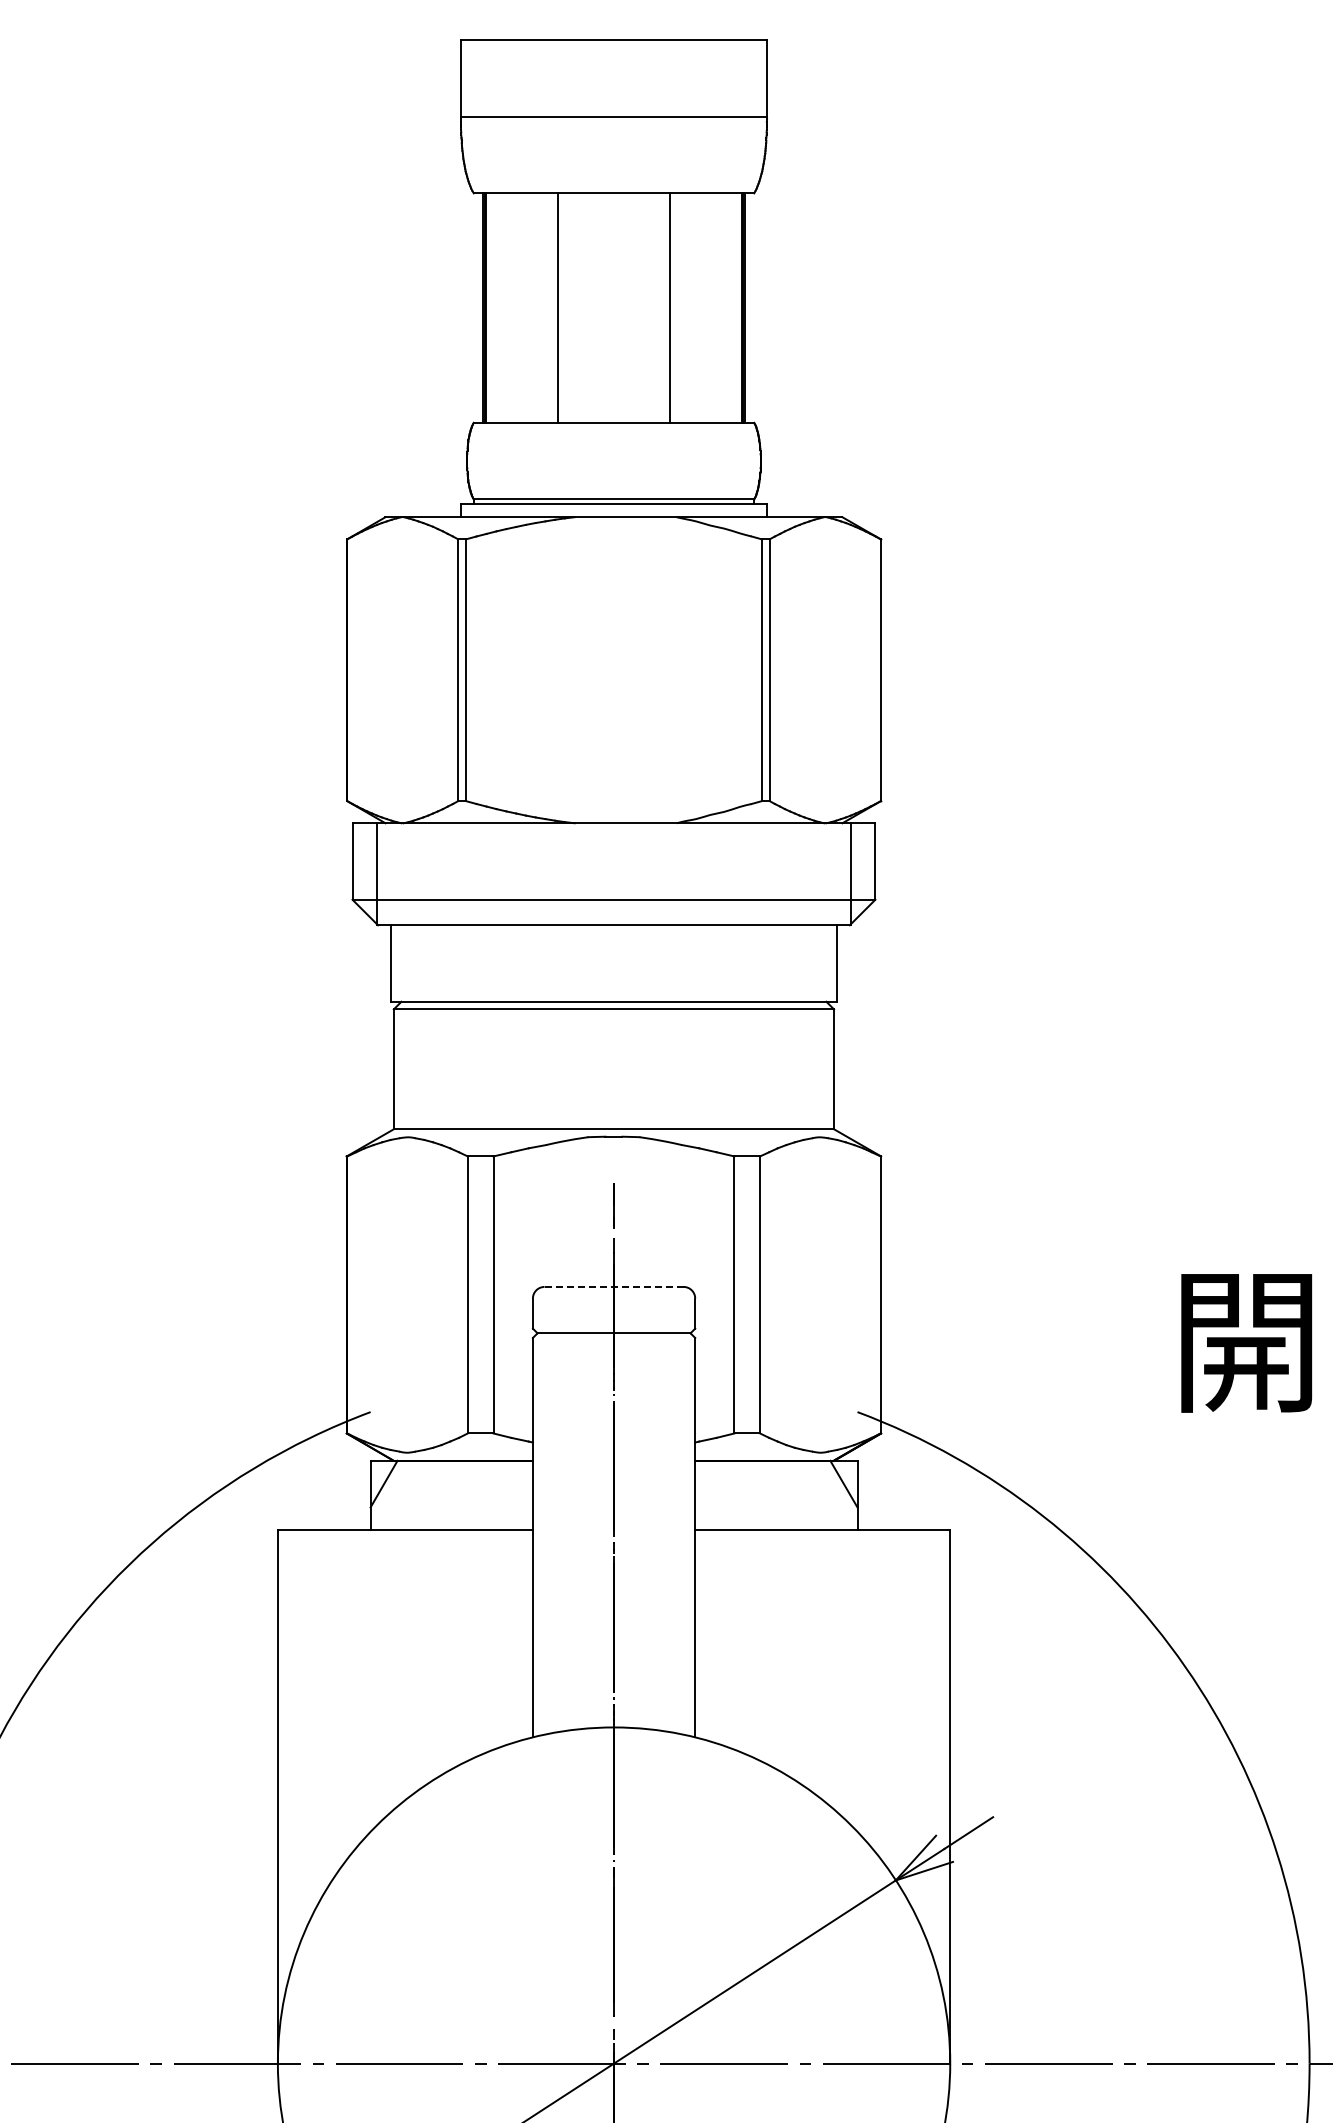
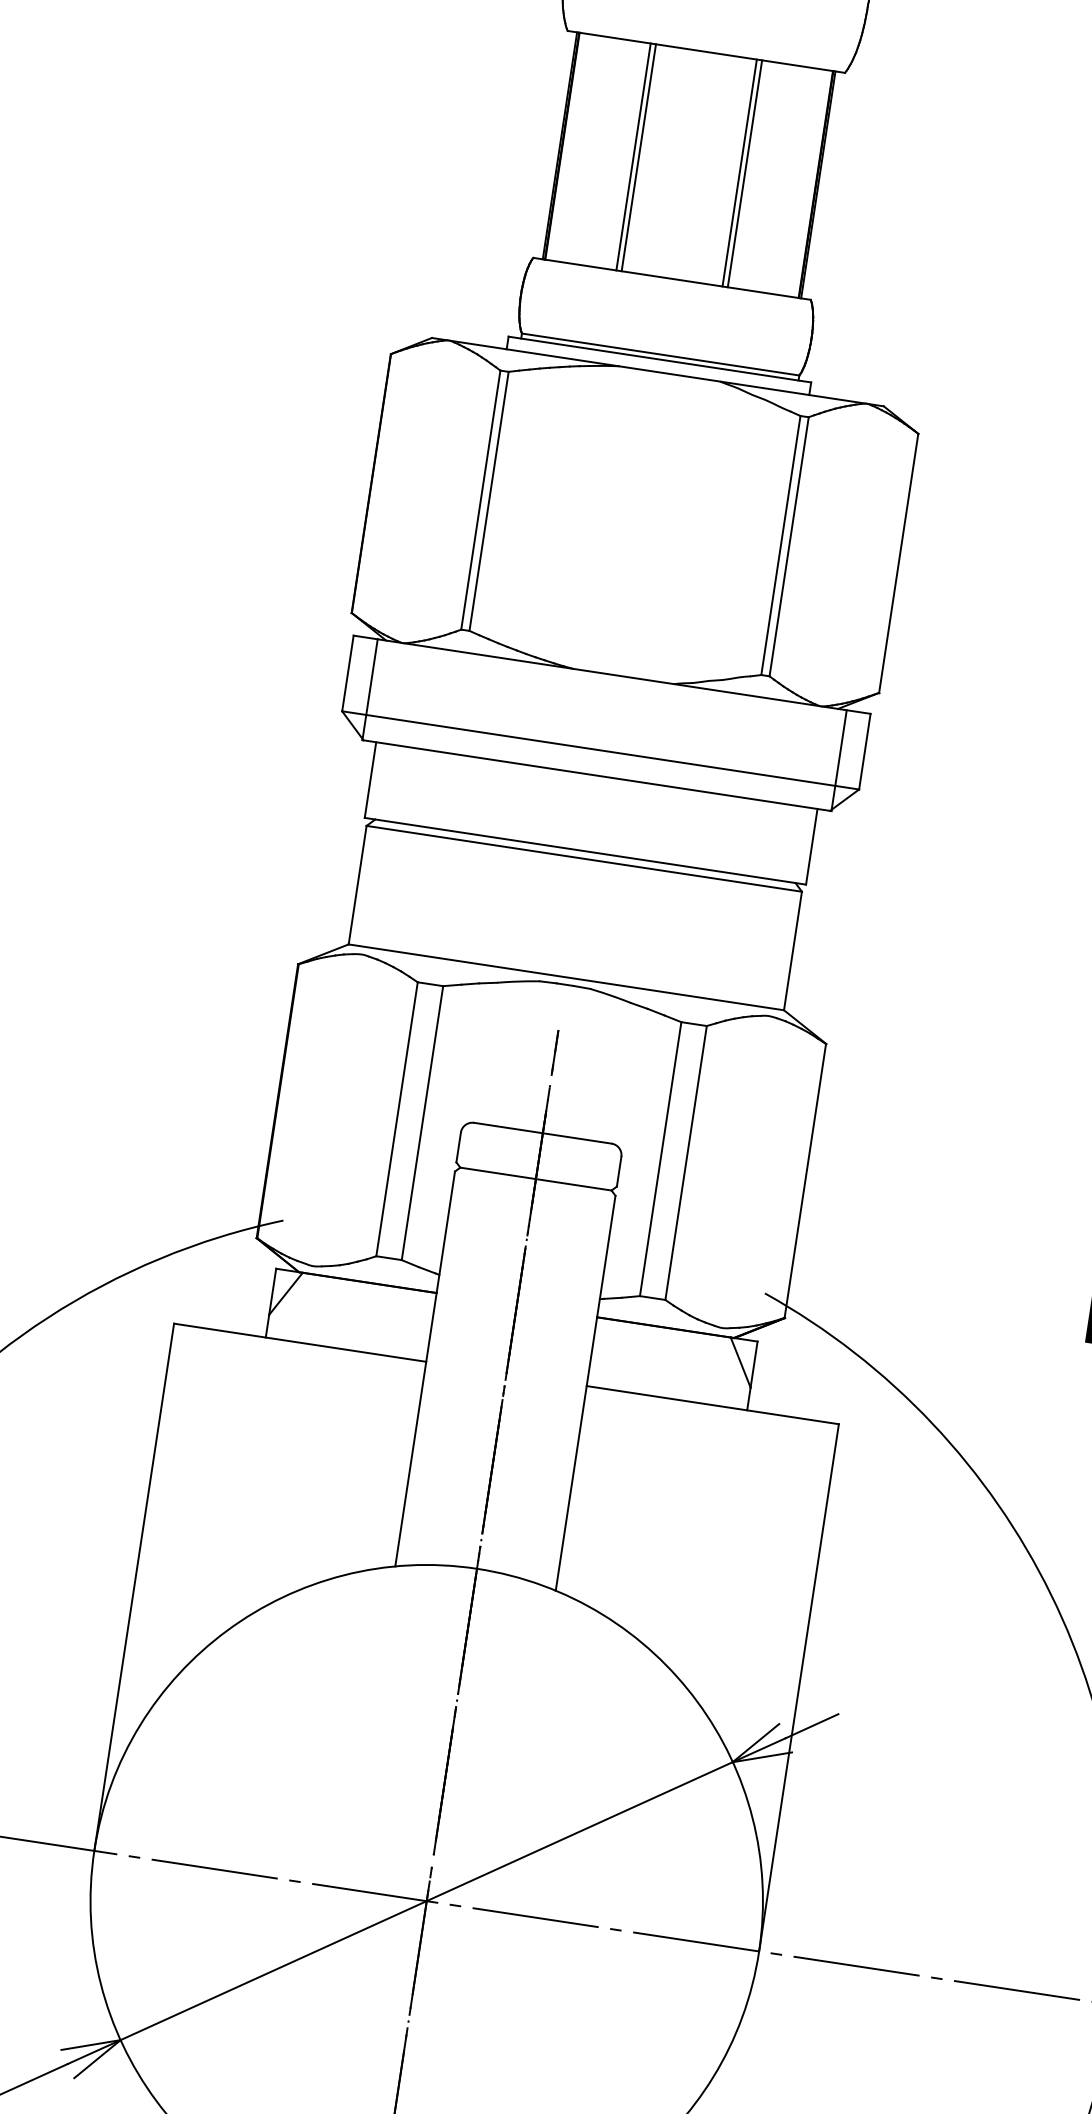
line: (563, 307) -> (639, 157), added
line: (665, 307) -> (740, 172), added
line: (614, 1286) -> (543, 1132), dashed -> solid

